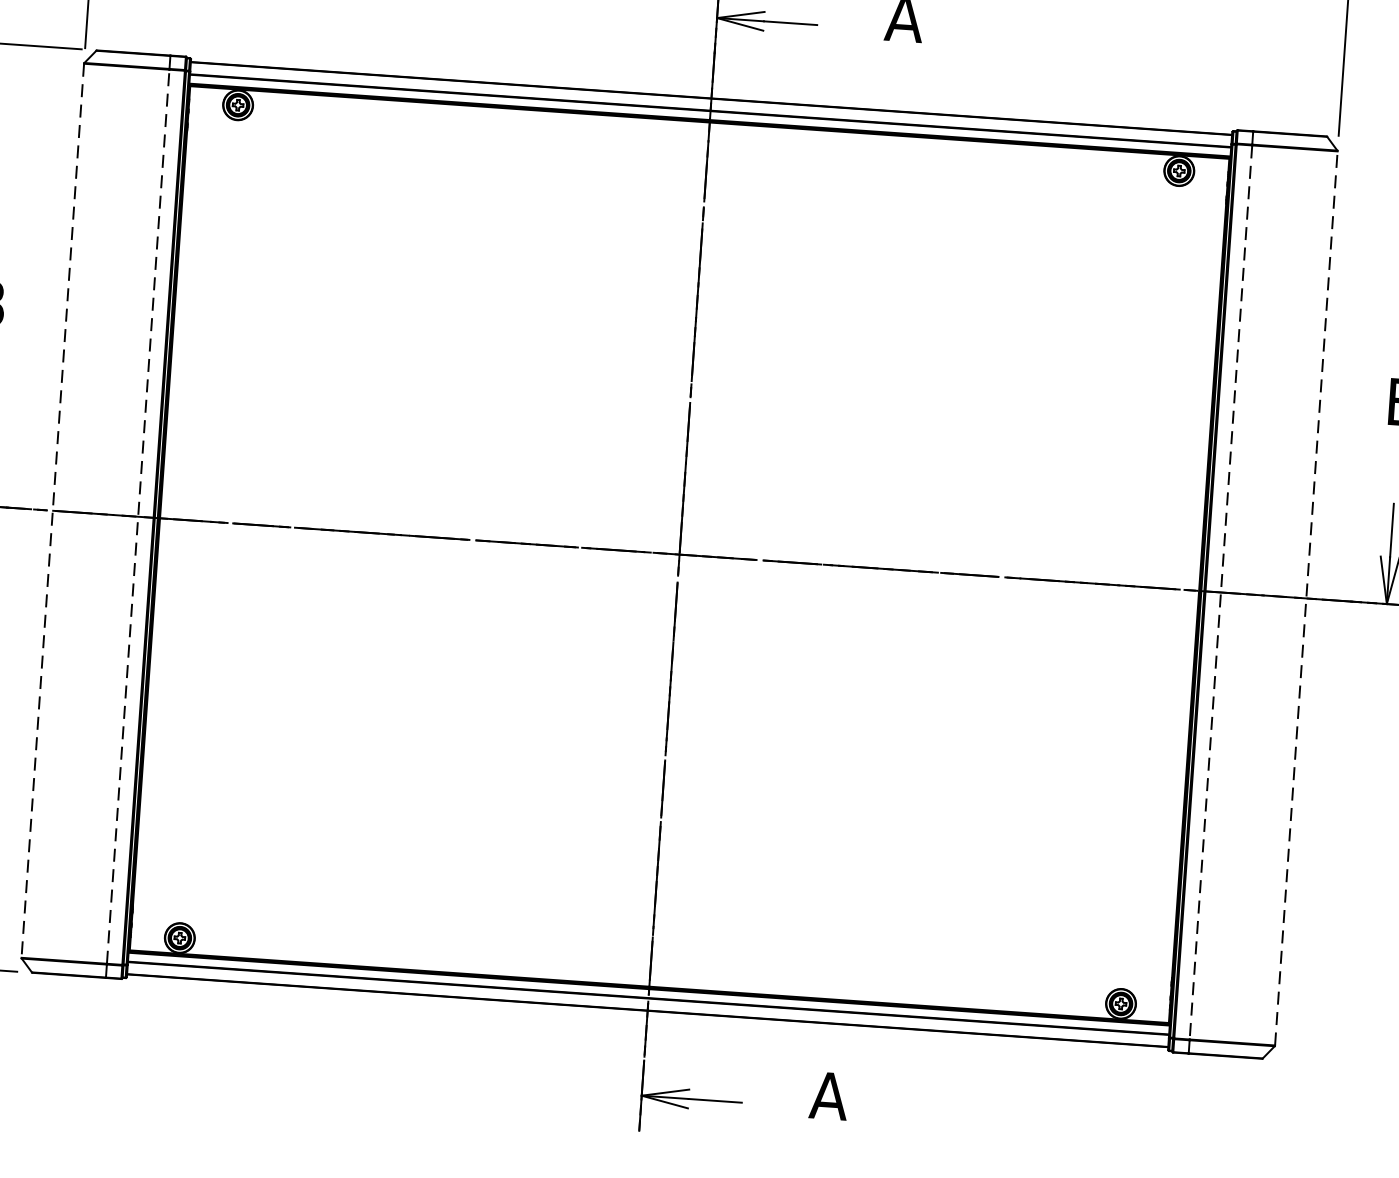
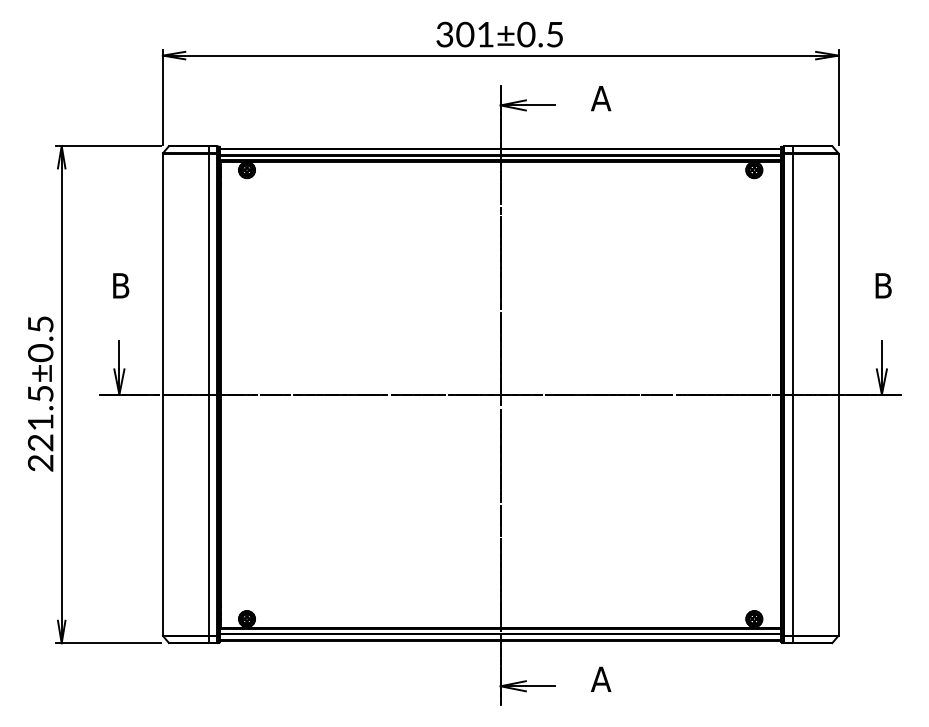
line: (52, 510) -> (162, 394), dashed -> solid
line: (137, 516) -> (208, 394), dashed -> solid
line: (1220, 592) -> (792, 394), dashed -> solid
line: (1306, 598) -> (838, 394), dashed -> solid

